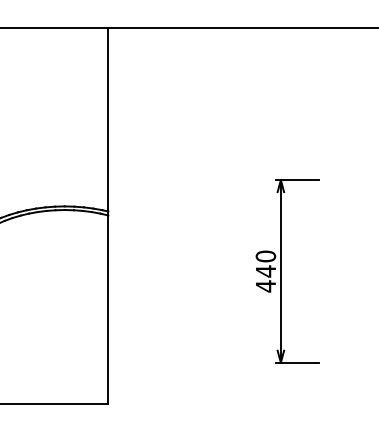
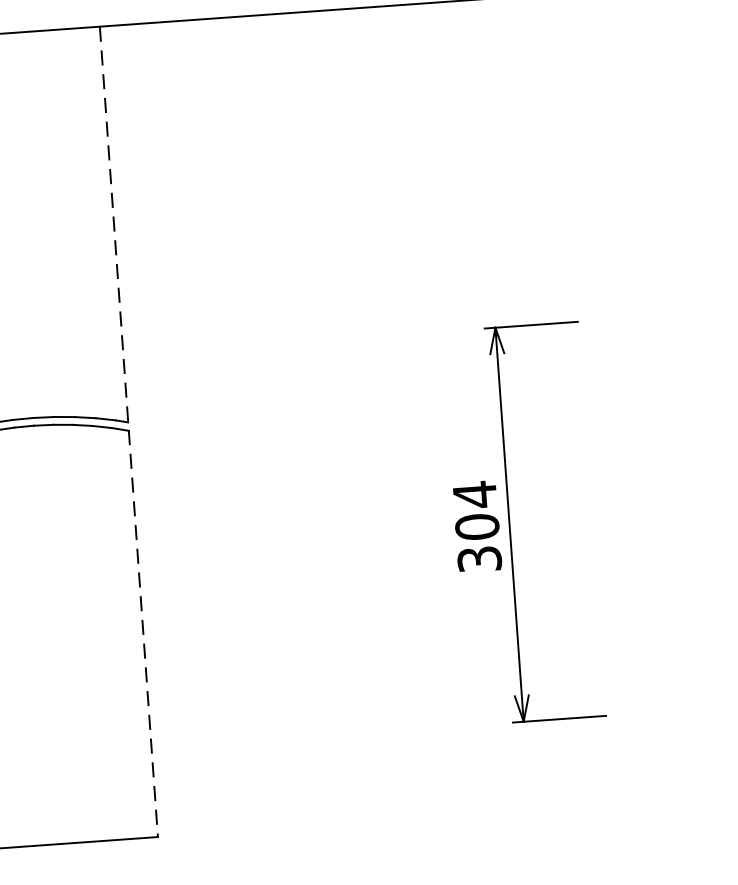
line: (108, 216) -> (129, 432), solid -> dashed
text: (265, 271) -> (476, 527), 440 -> 304

